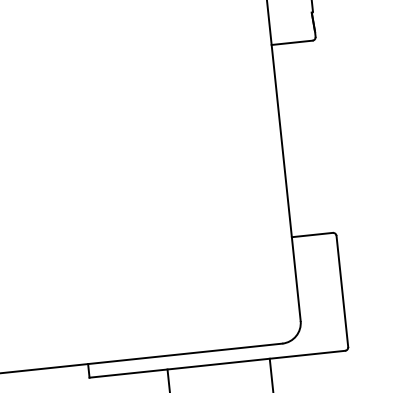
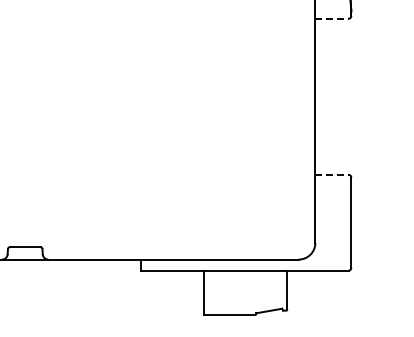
line: (291, 42) -> (331, 18), solid -> dashed
line: (311, 234) -> (331, 174), solid -> dashed

